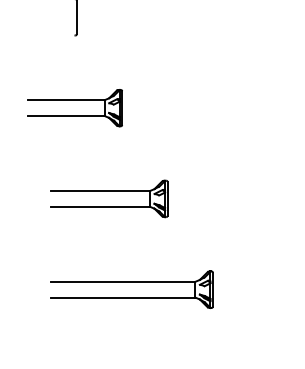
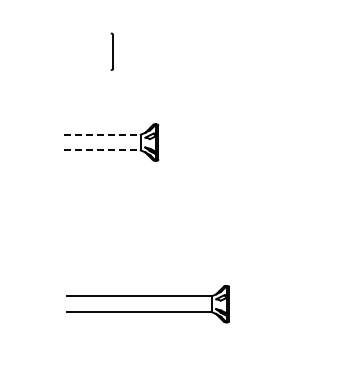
line: (66, 100) -> (102, 134), solid -> dashed
line: (66, 116) -> (102, 150), solid -> dashed
part: (109, 192) -> (145, 226), removed
part: (131, 297) -> (147, 311), moved

